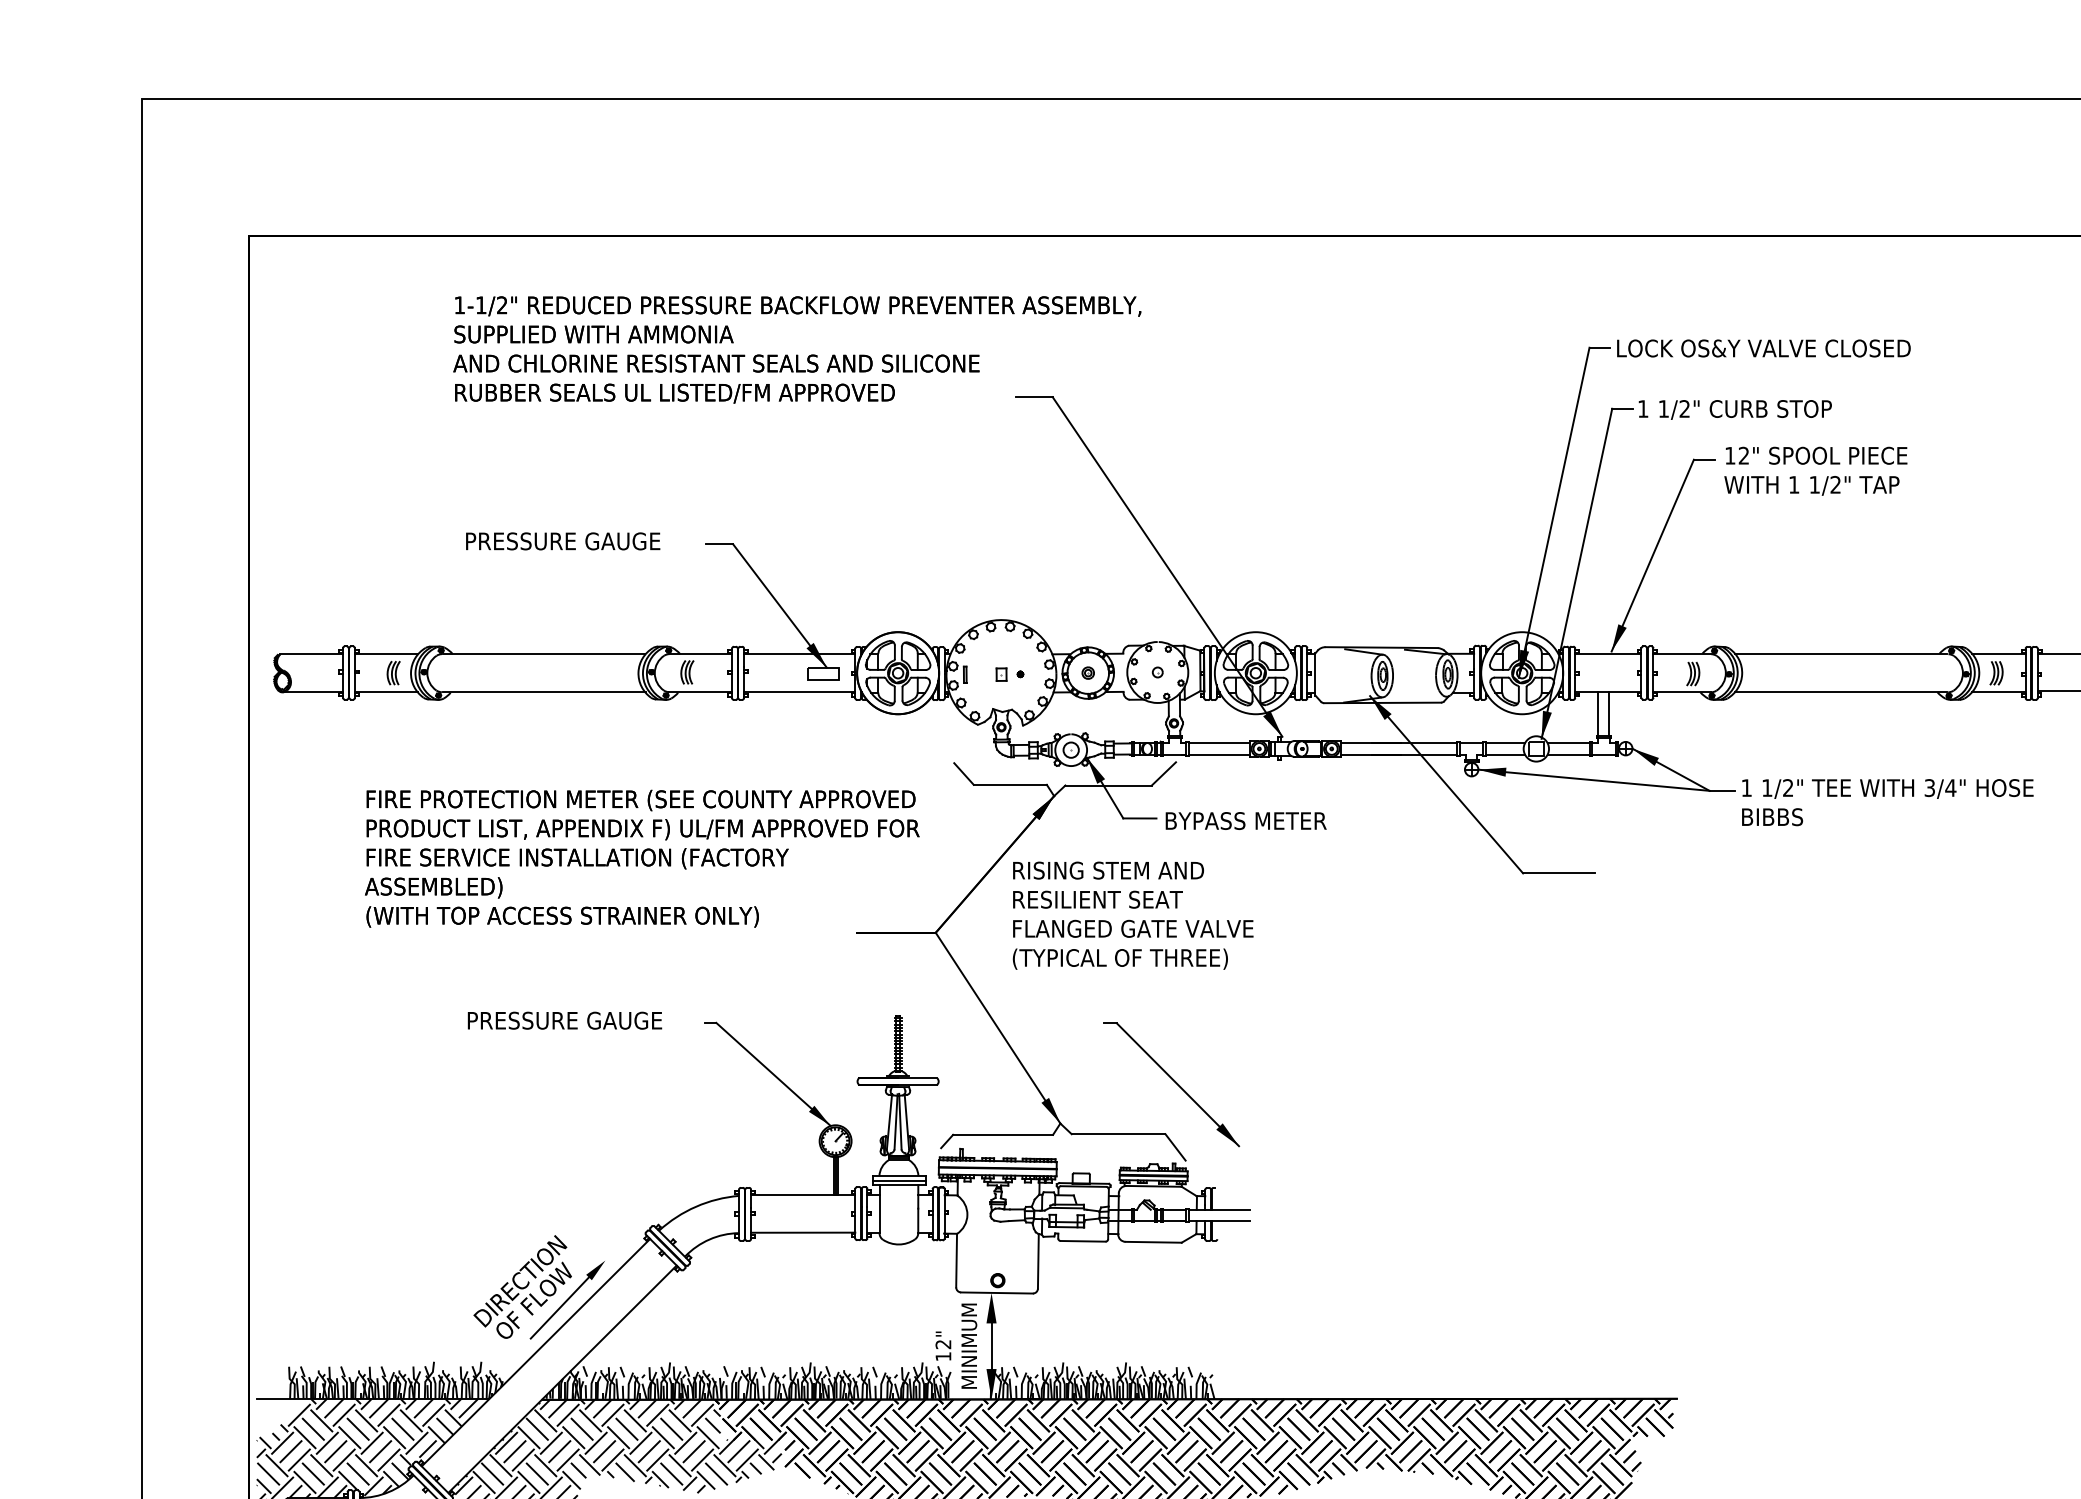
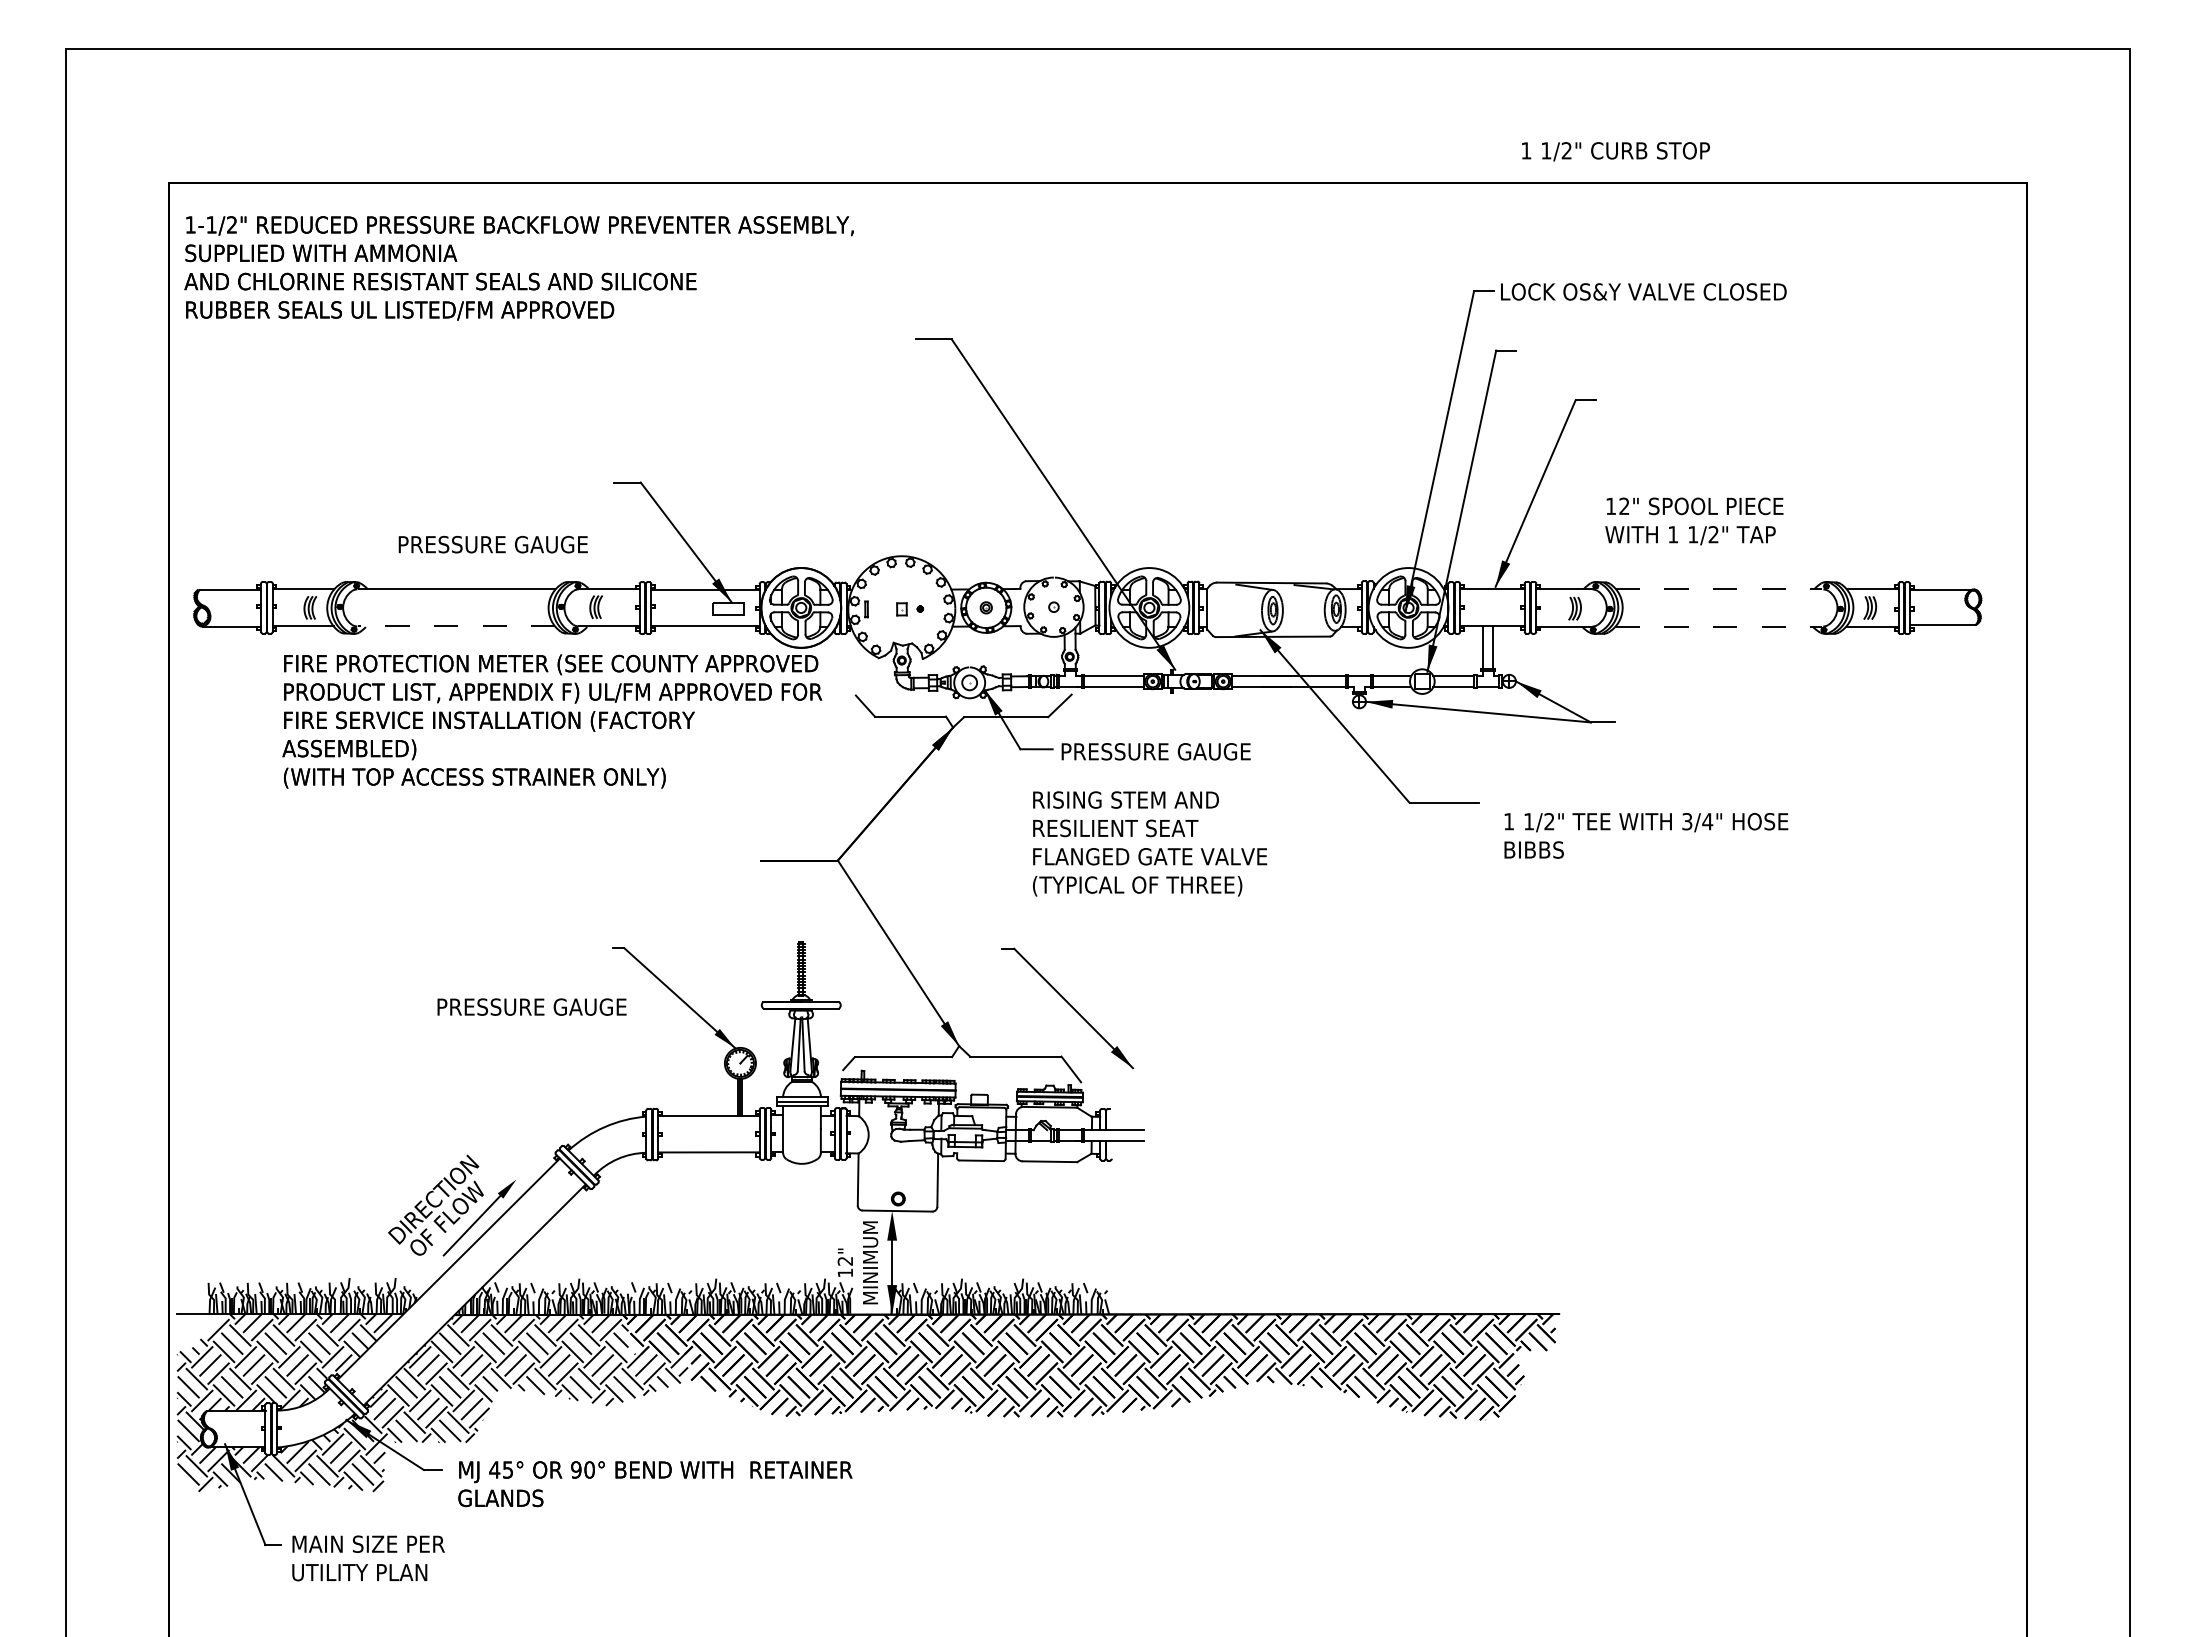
text: (796, 350) -> (518, 268), moved
text: (1734, 409) -> (1615, 151), moved
text: (1816, 471) -> (1694, 521), moved
text: (562, 541) -> (492, 544), moved
line: (1841, 654) -> (1719, 589), solid -> dashed
line: (543, 692) -> (456, 626), solid -> dashed
line: (1841, 692) -> (1719, 626), solid -> dashed
text: (1887, 802) -> (1646, 835), moved
text: (1263, 820) -> (1156, 751), BYPASS METER -> PRESSURE GAUGE
text: (642, 858) -> (552, 721), moved
text: (1133, 915) -> (1150, 843), moved
text: (564, 1020) -> (531, 1006), moved

